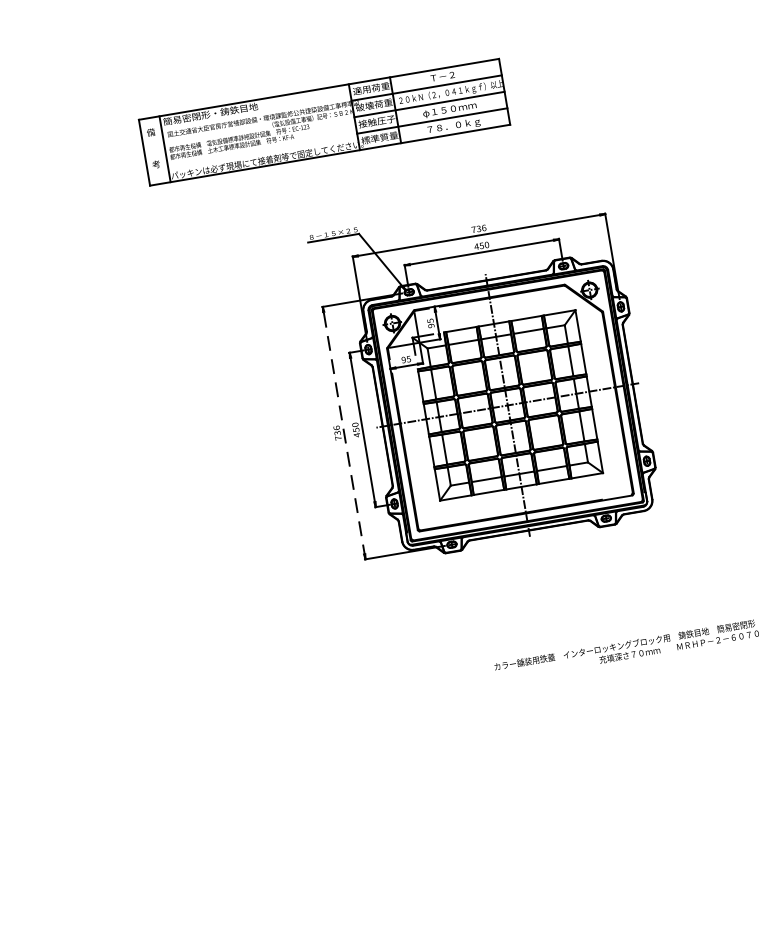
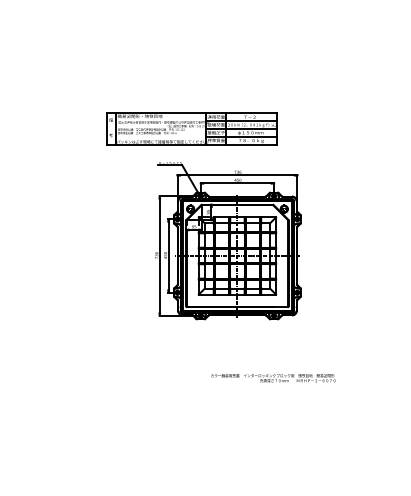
part: (323, 121) -> (191, 128), moved
line: (343, 432) -> (159, 255), dashed -> solid

